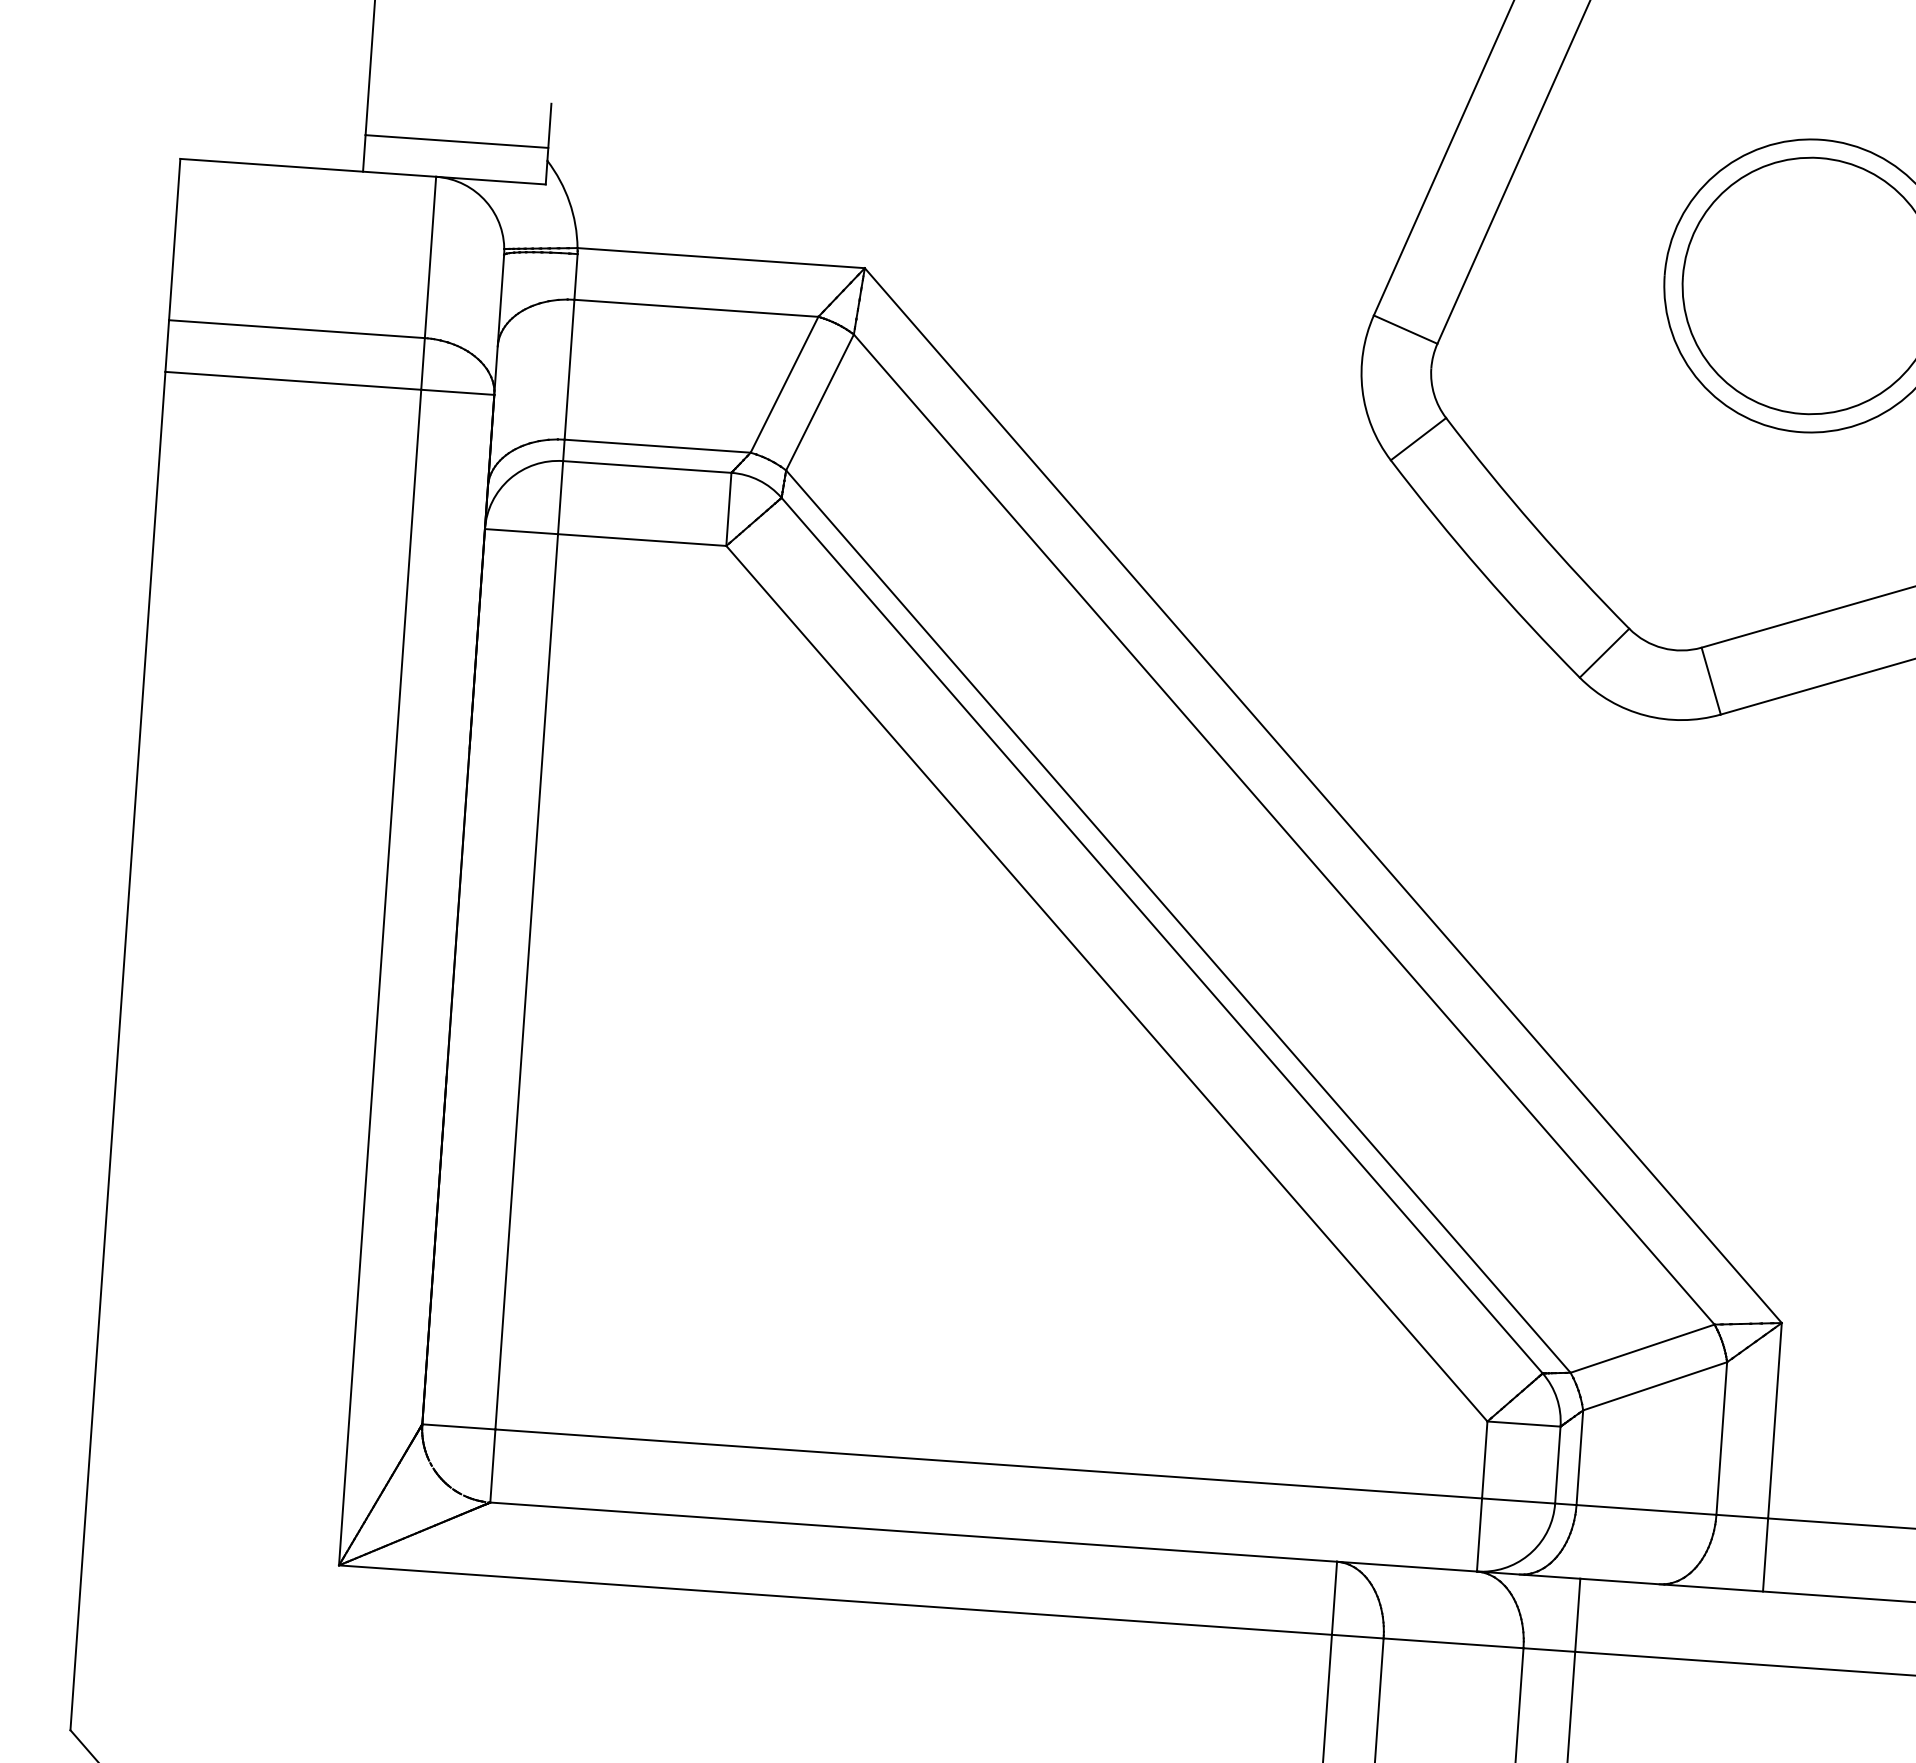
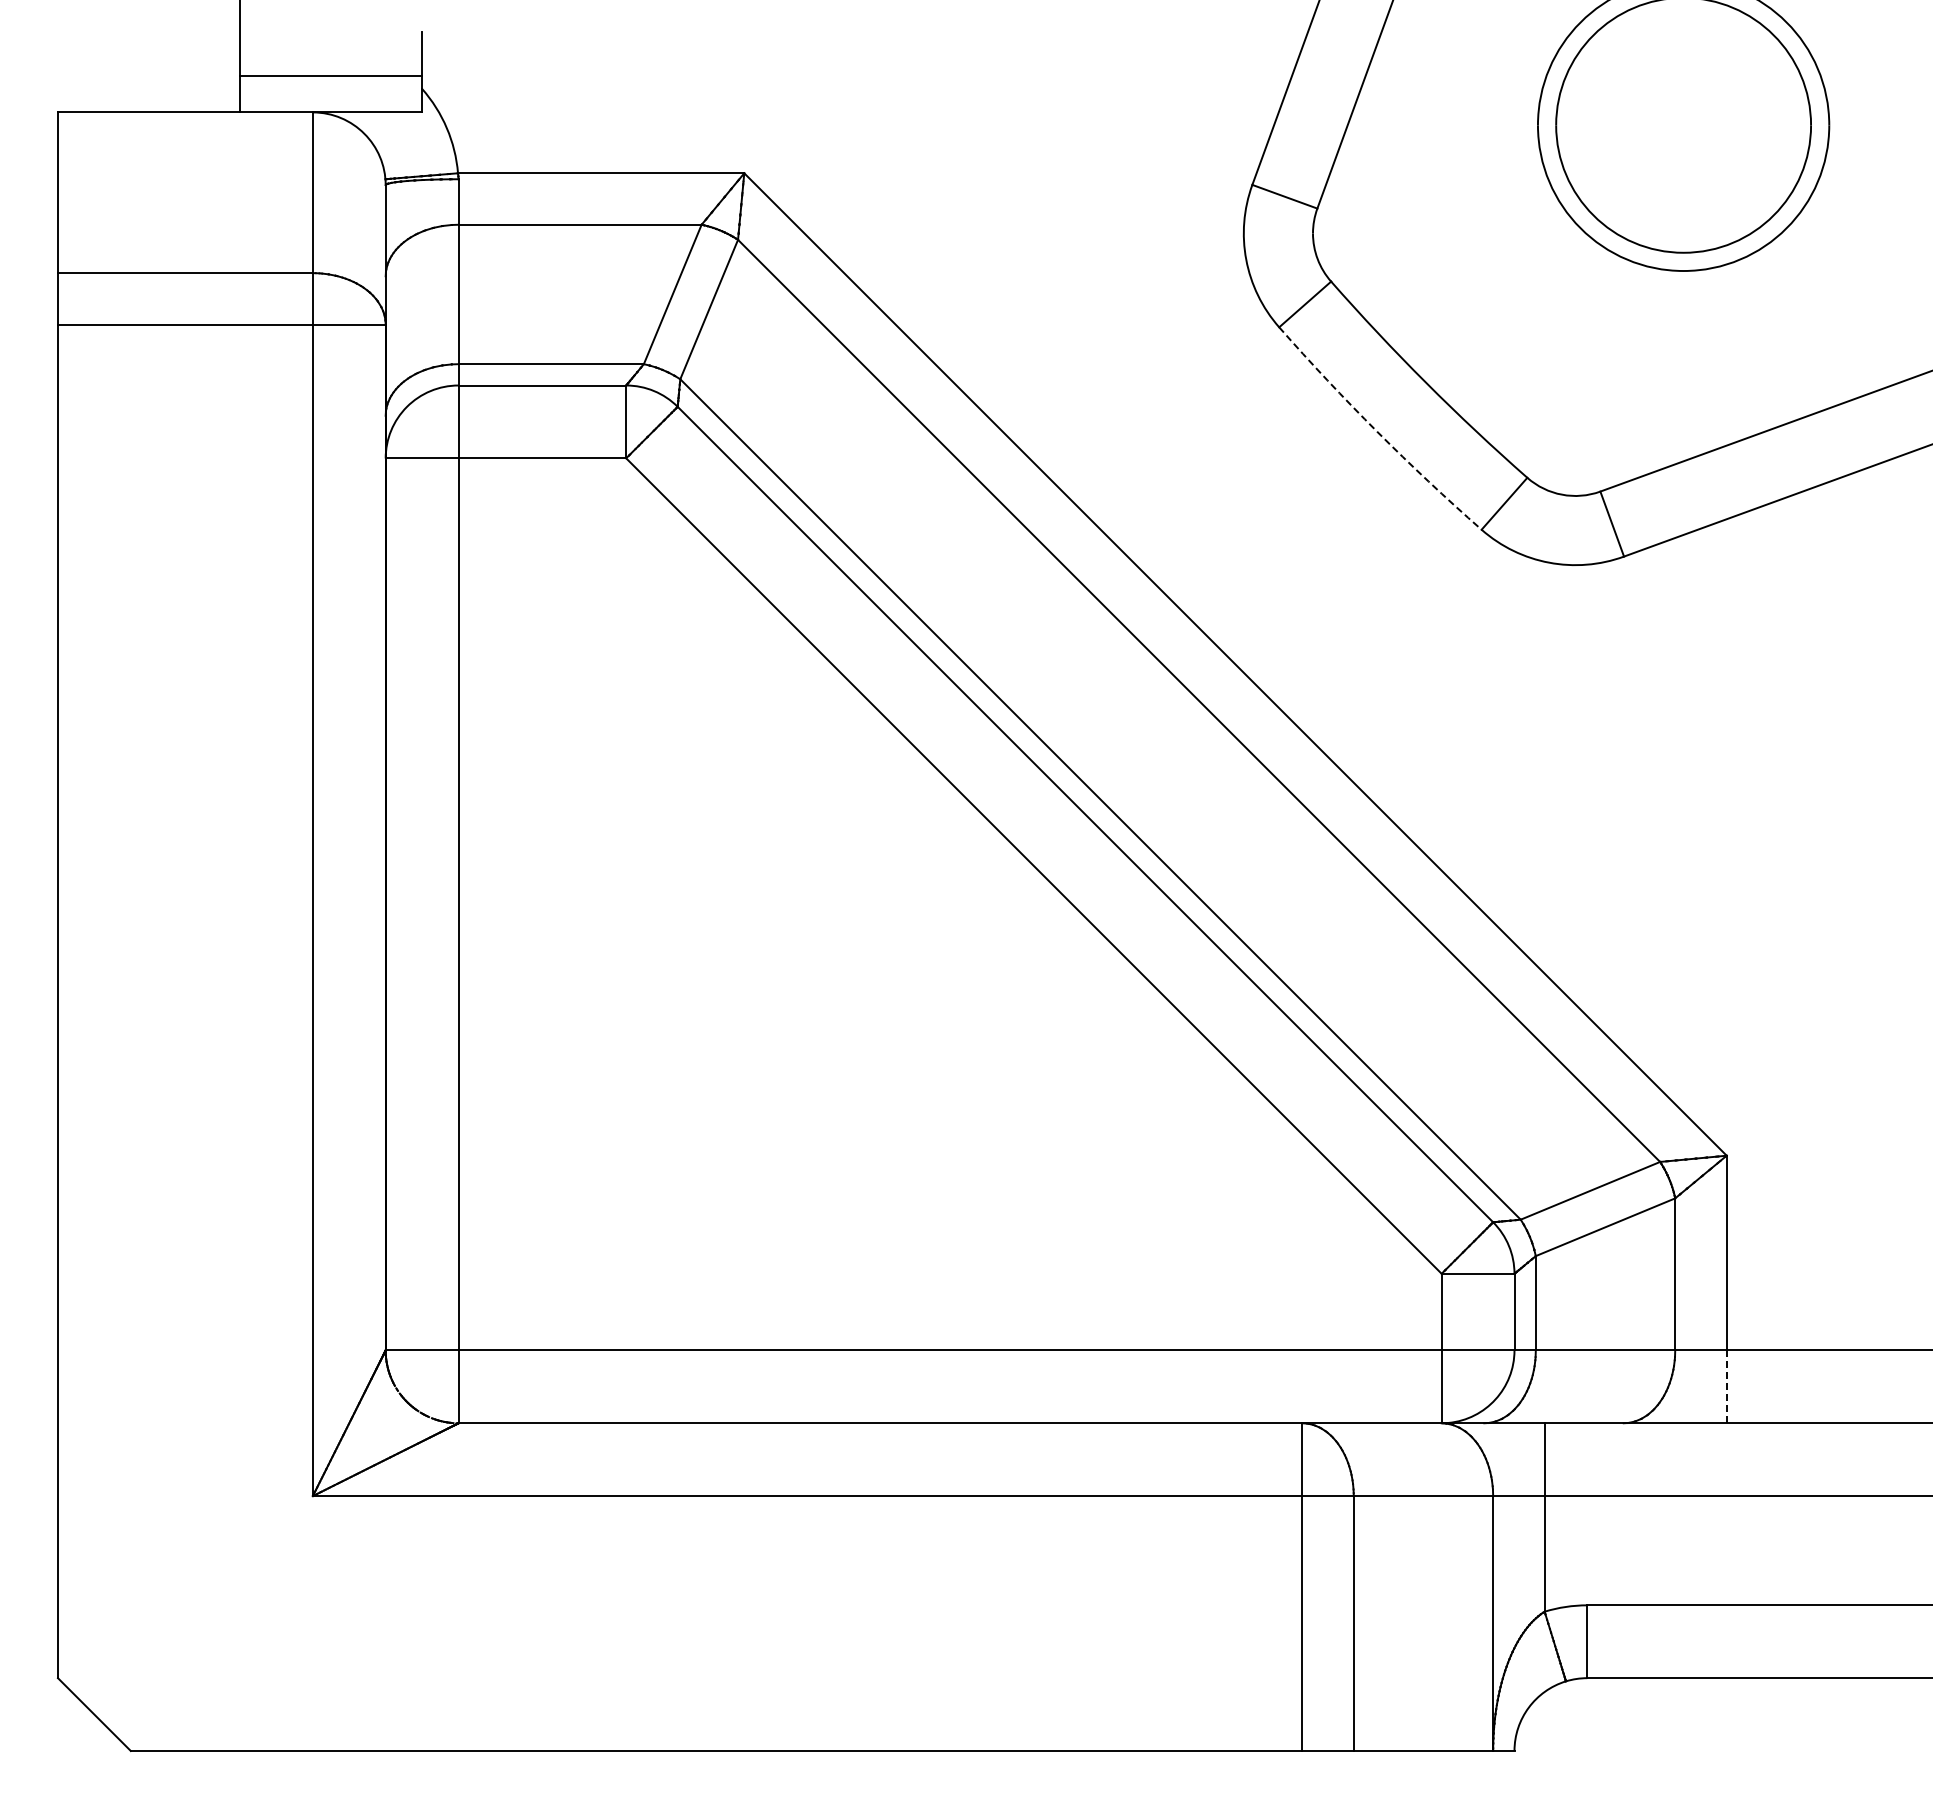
arc: (1482, 571) -> (1377, 431), solid -> dashed
line: (1765, 1555) -> (1726, 1387), solid -> dashed

